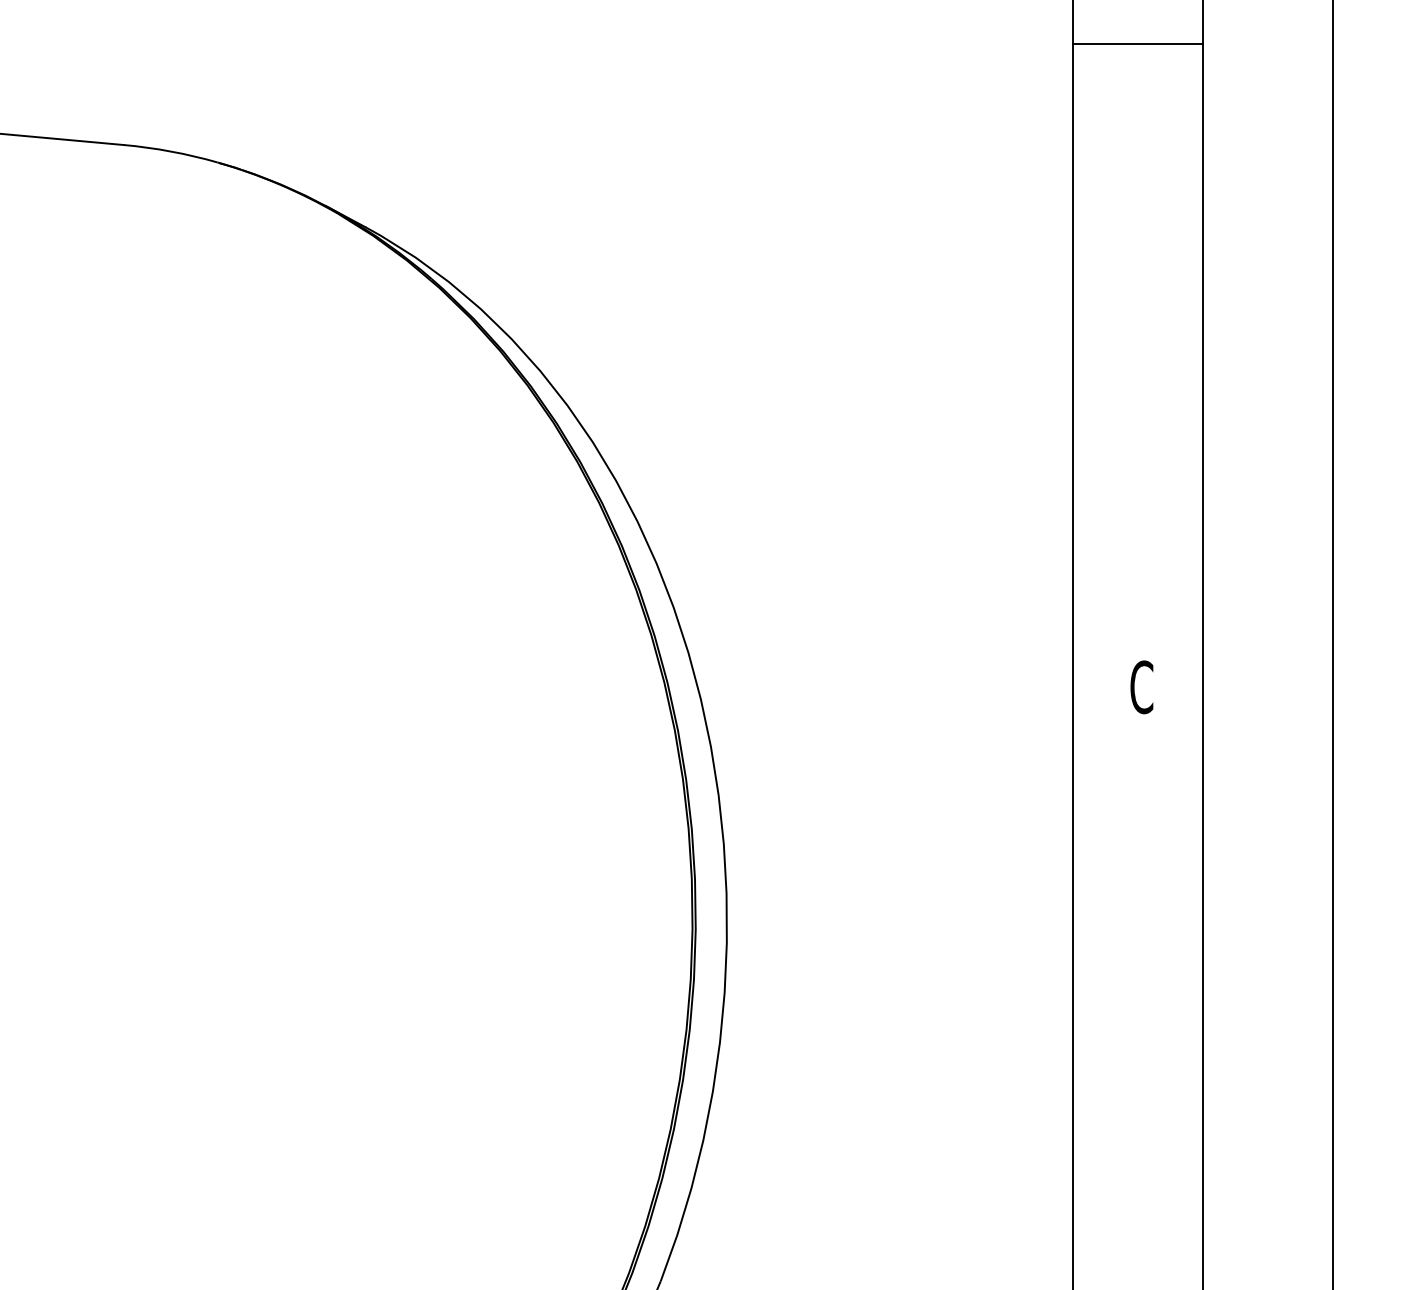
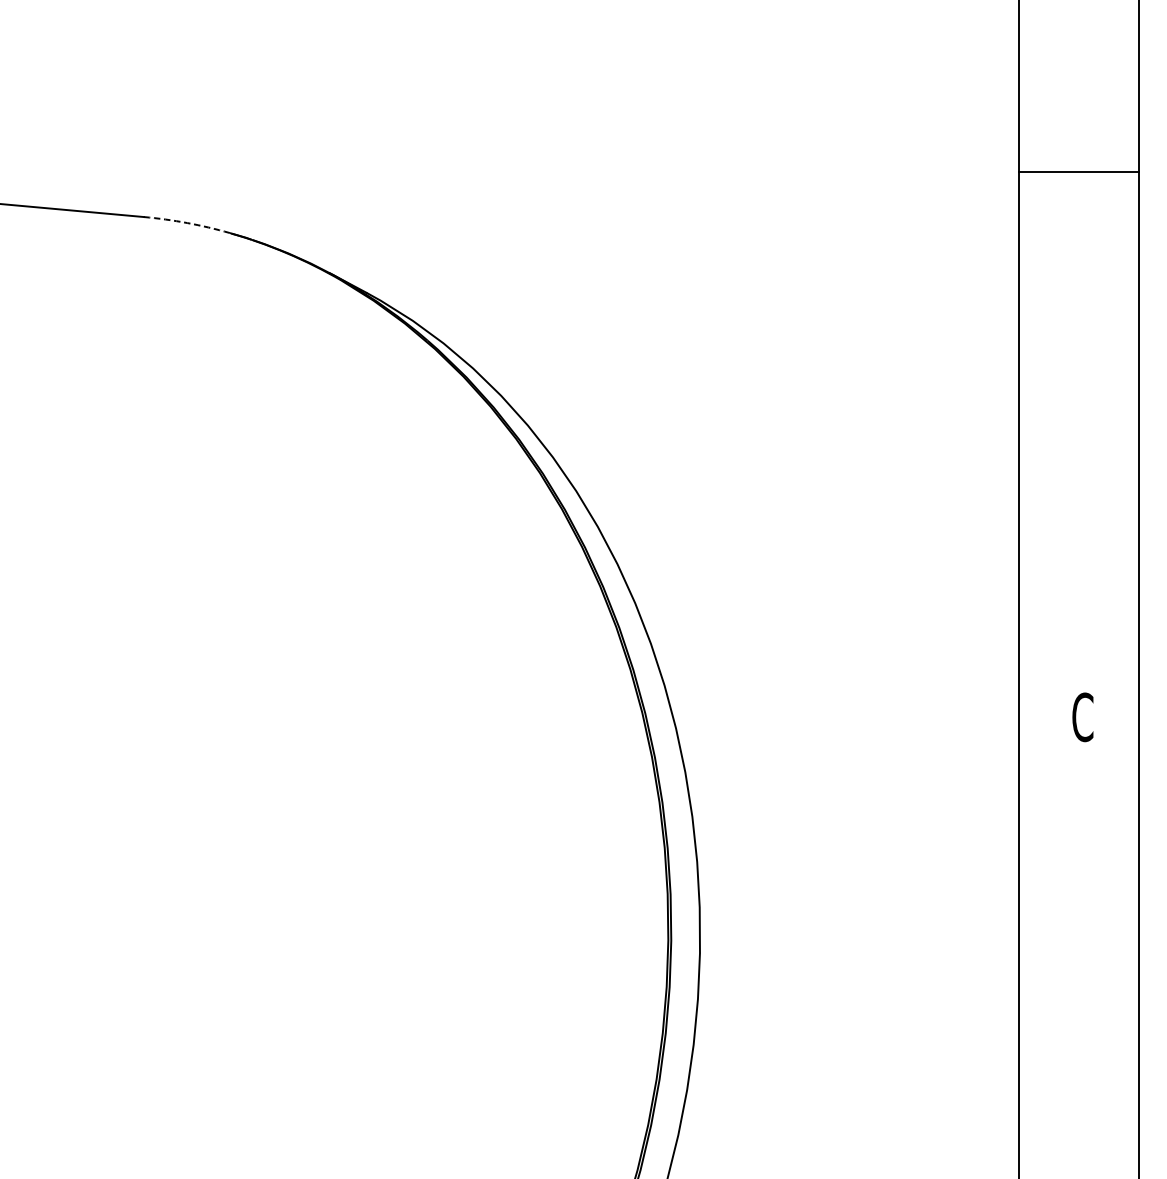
line: (1137, 43) -> (1078, 171), moved
arc: (171, 151) -> (187, 222), solid -> dashed

